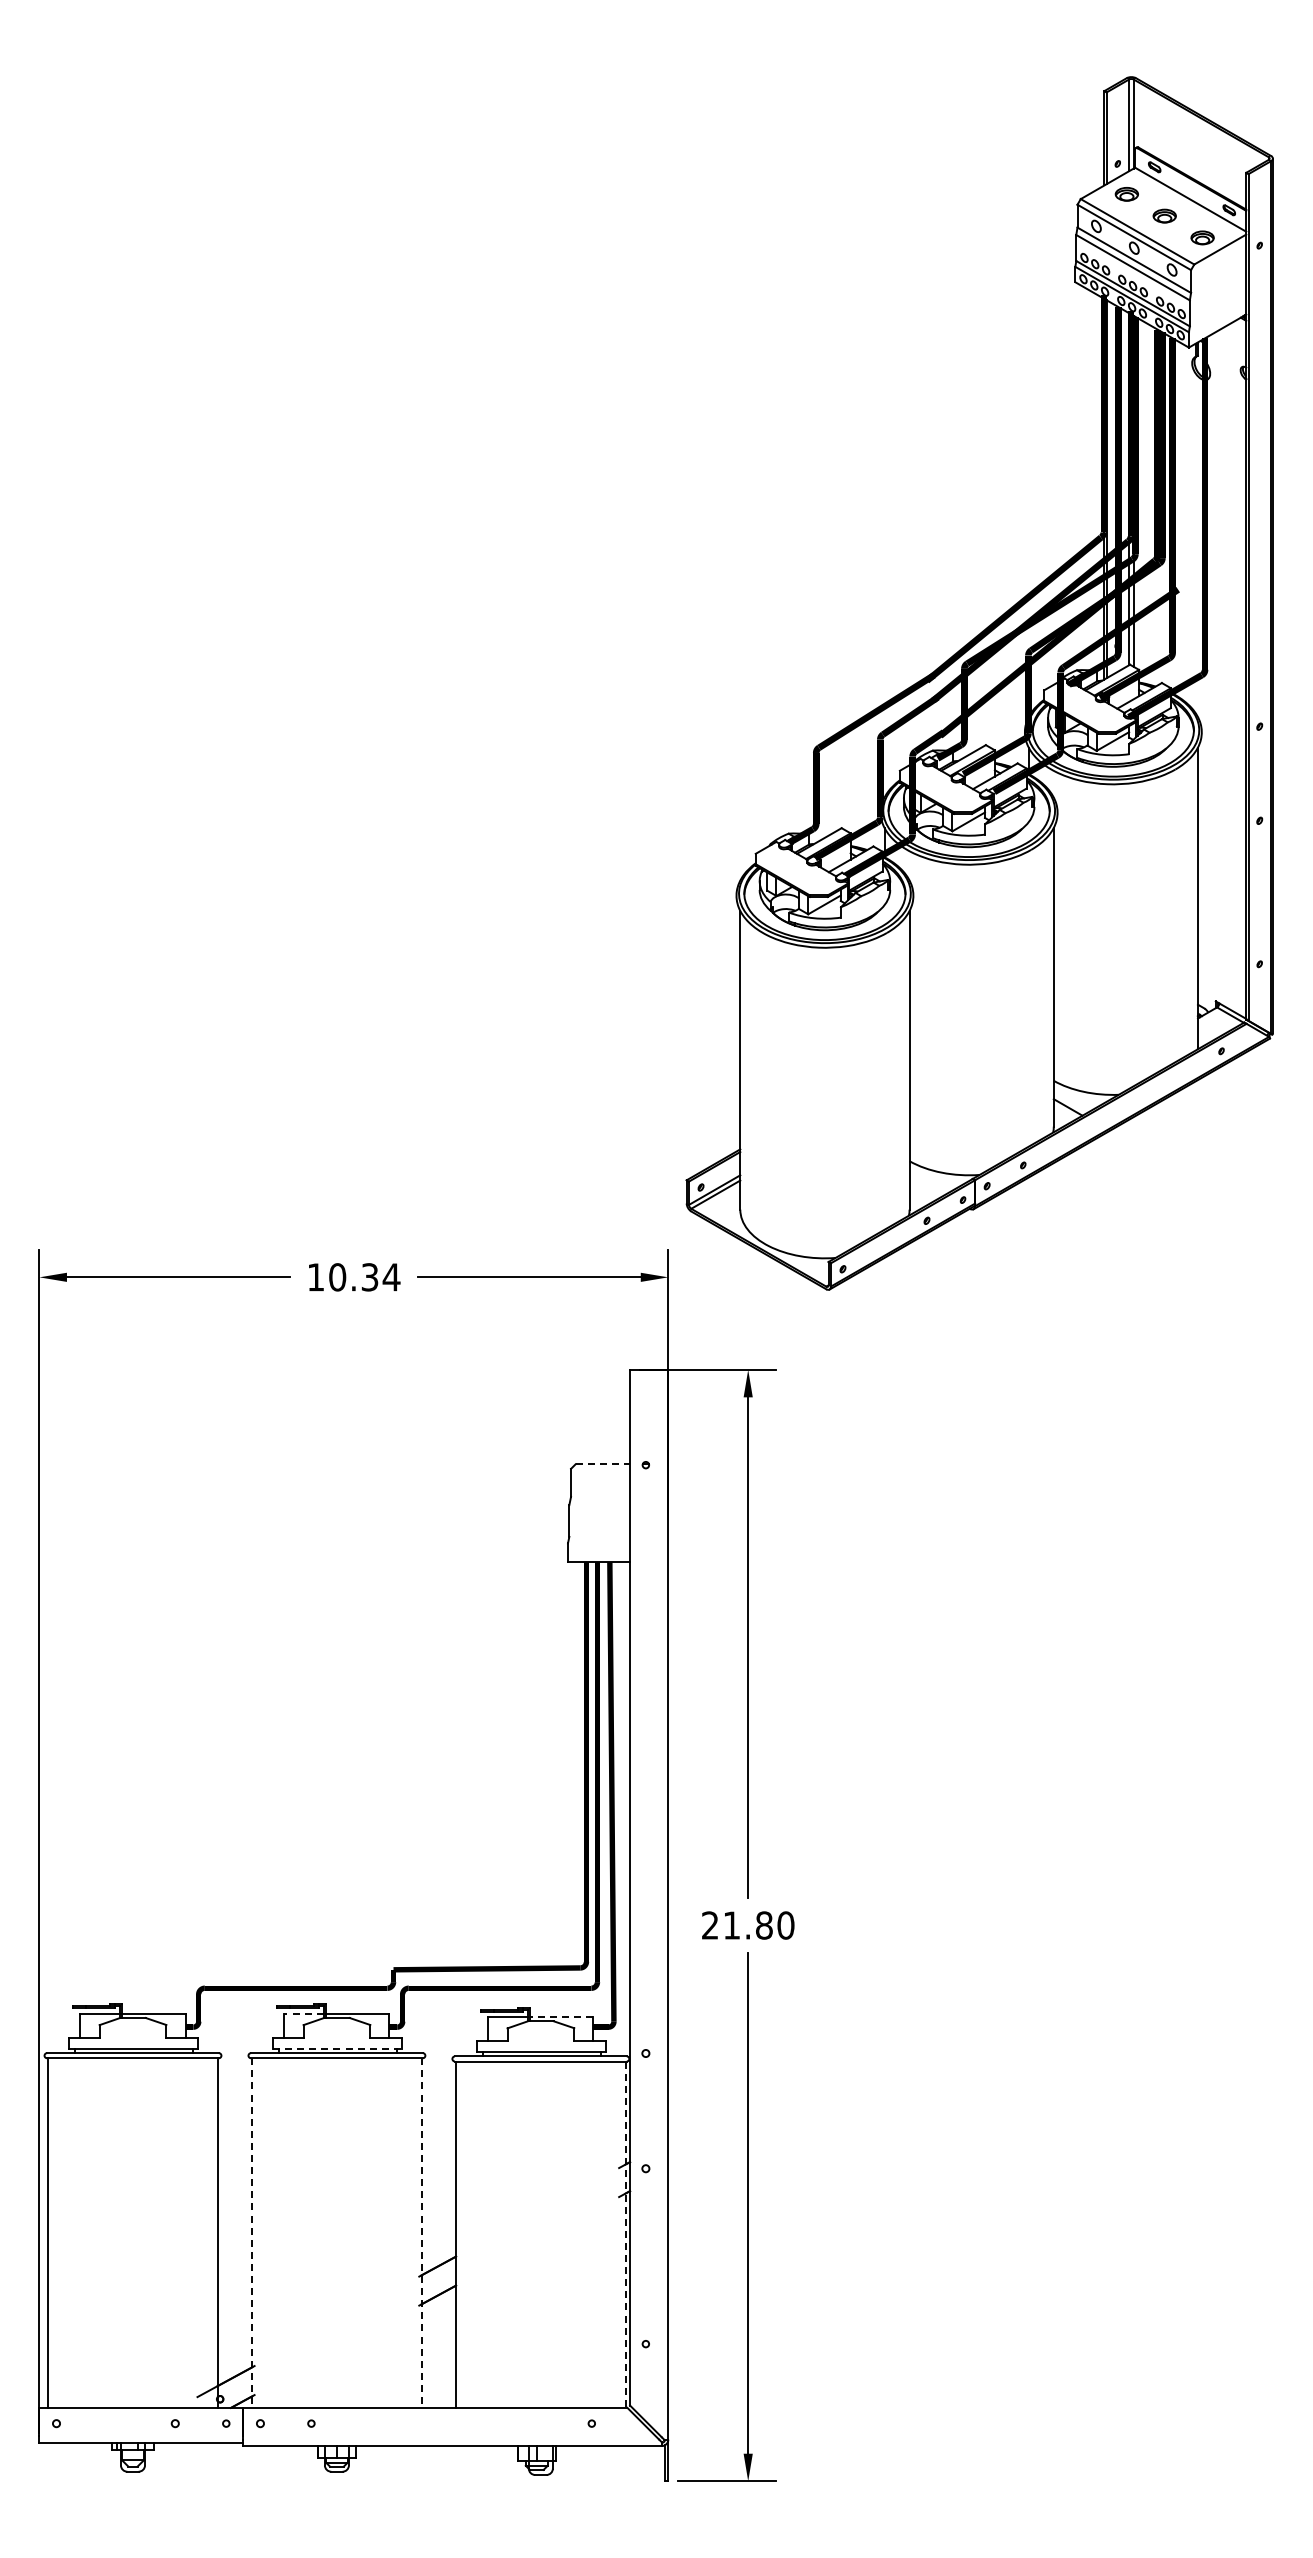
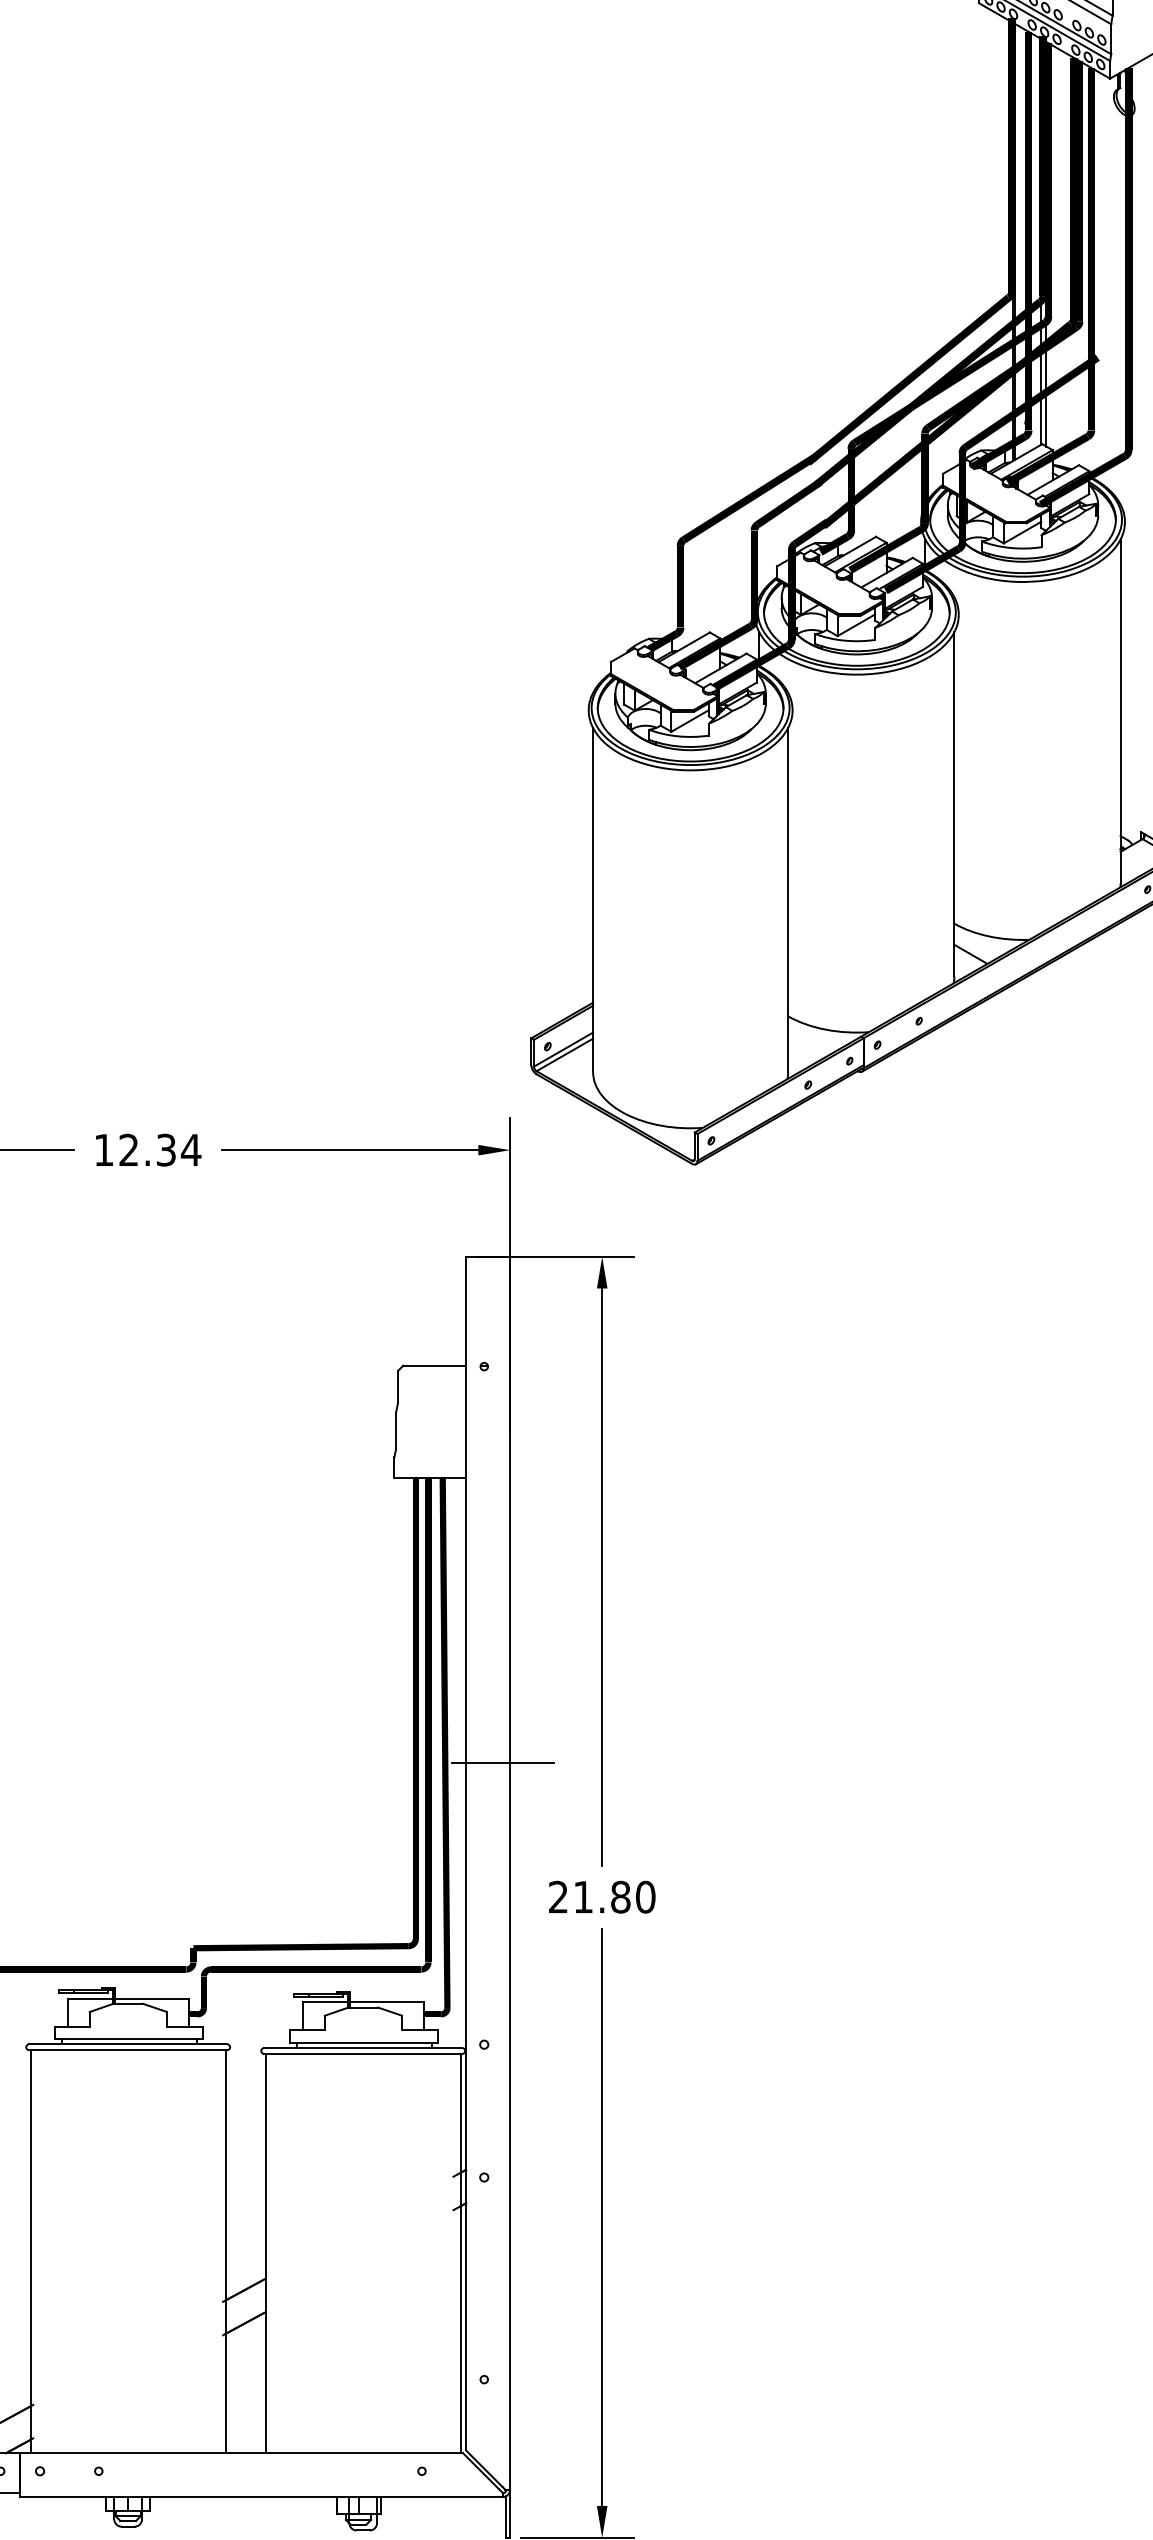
text: (337, 1277) -> (128, 1150), 10.34 -> 12.34
line: (603, 1464) -> (435, 1365), dashed -> solid
line: (661, 1808) -> (502, 1762), added
line: (304, 2013) -> (90, 1998), dashed -> solid
line: (561, 2016) -> (387, 2002), dashed -> solid
line: (337, 2048) -> (128, 2038), dashed -> solid
line: (252, 2233) -> (30, 2252), dashed -> solid
line: (421, 2233) -> (225, 2252), dashed -> solid
line: (625, 2235) -> (460, 2254), dashed -> solid

